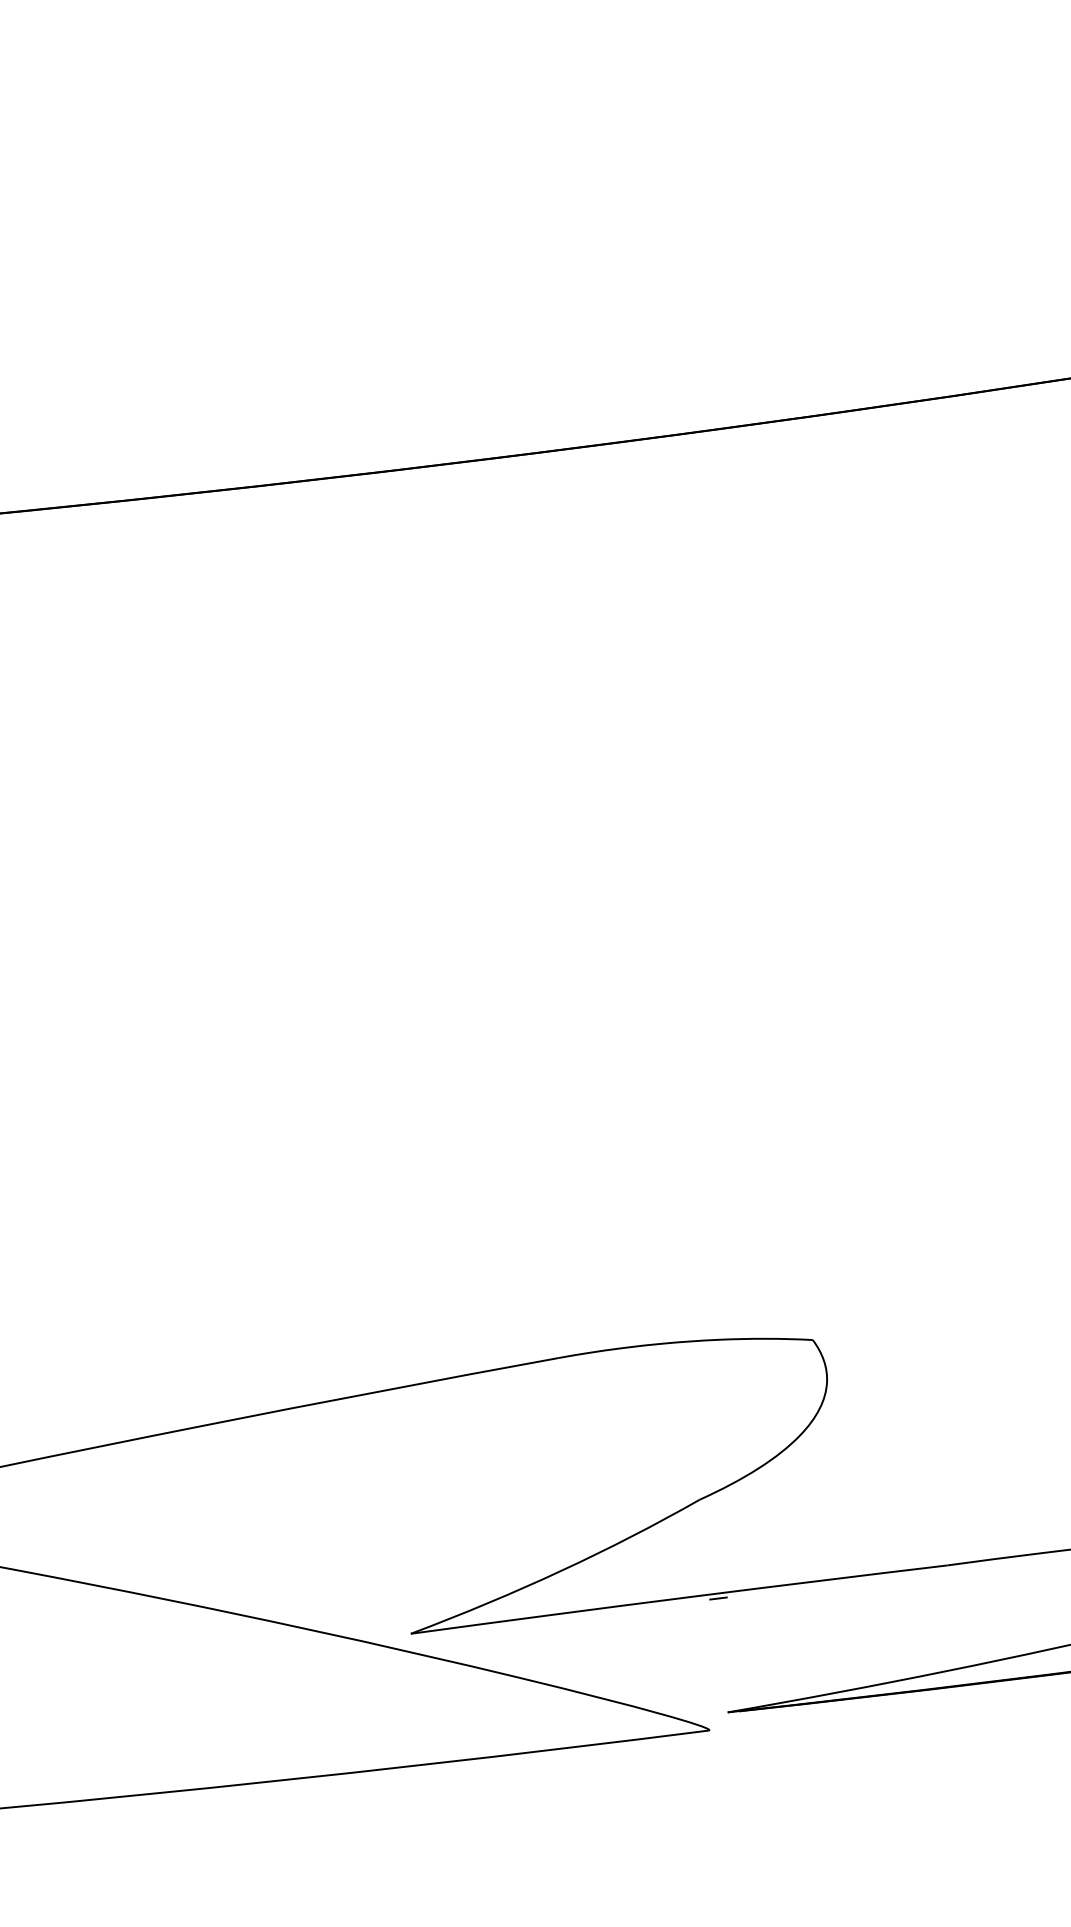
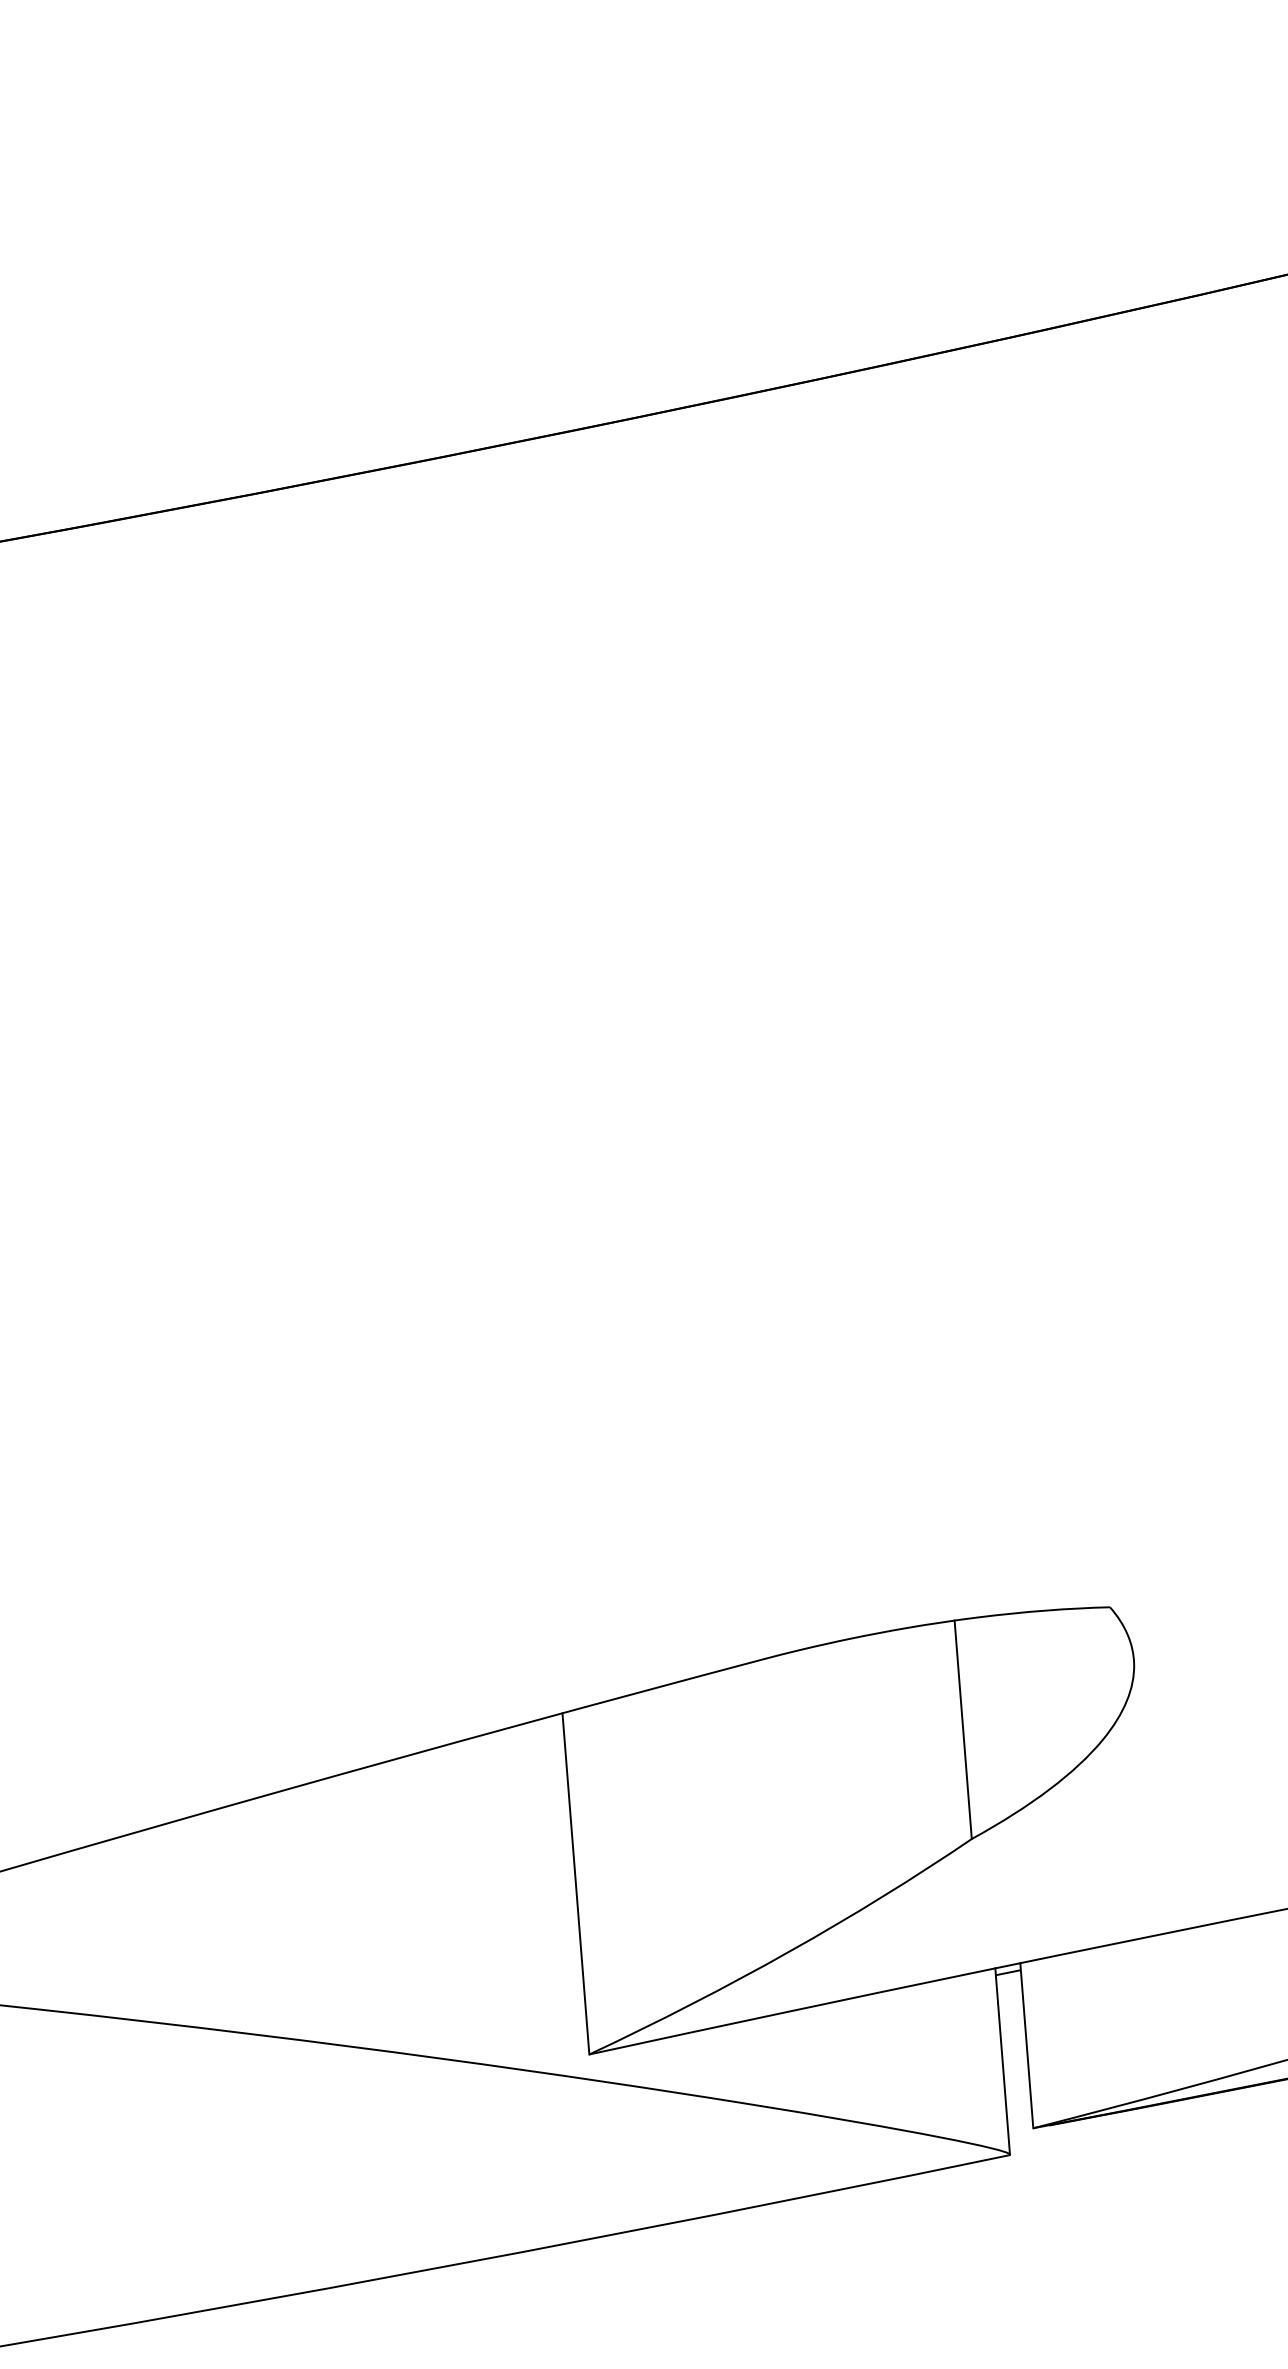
line: (699, 1419) -> (962, 1728), added
line: (410, 1509) -> (575, 1883), added
line: (727, 1652) -> (1026, 2045), added
line: (709, 1662) -> (1002, 2061), added

